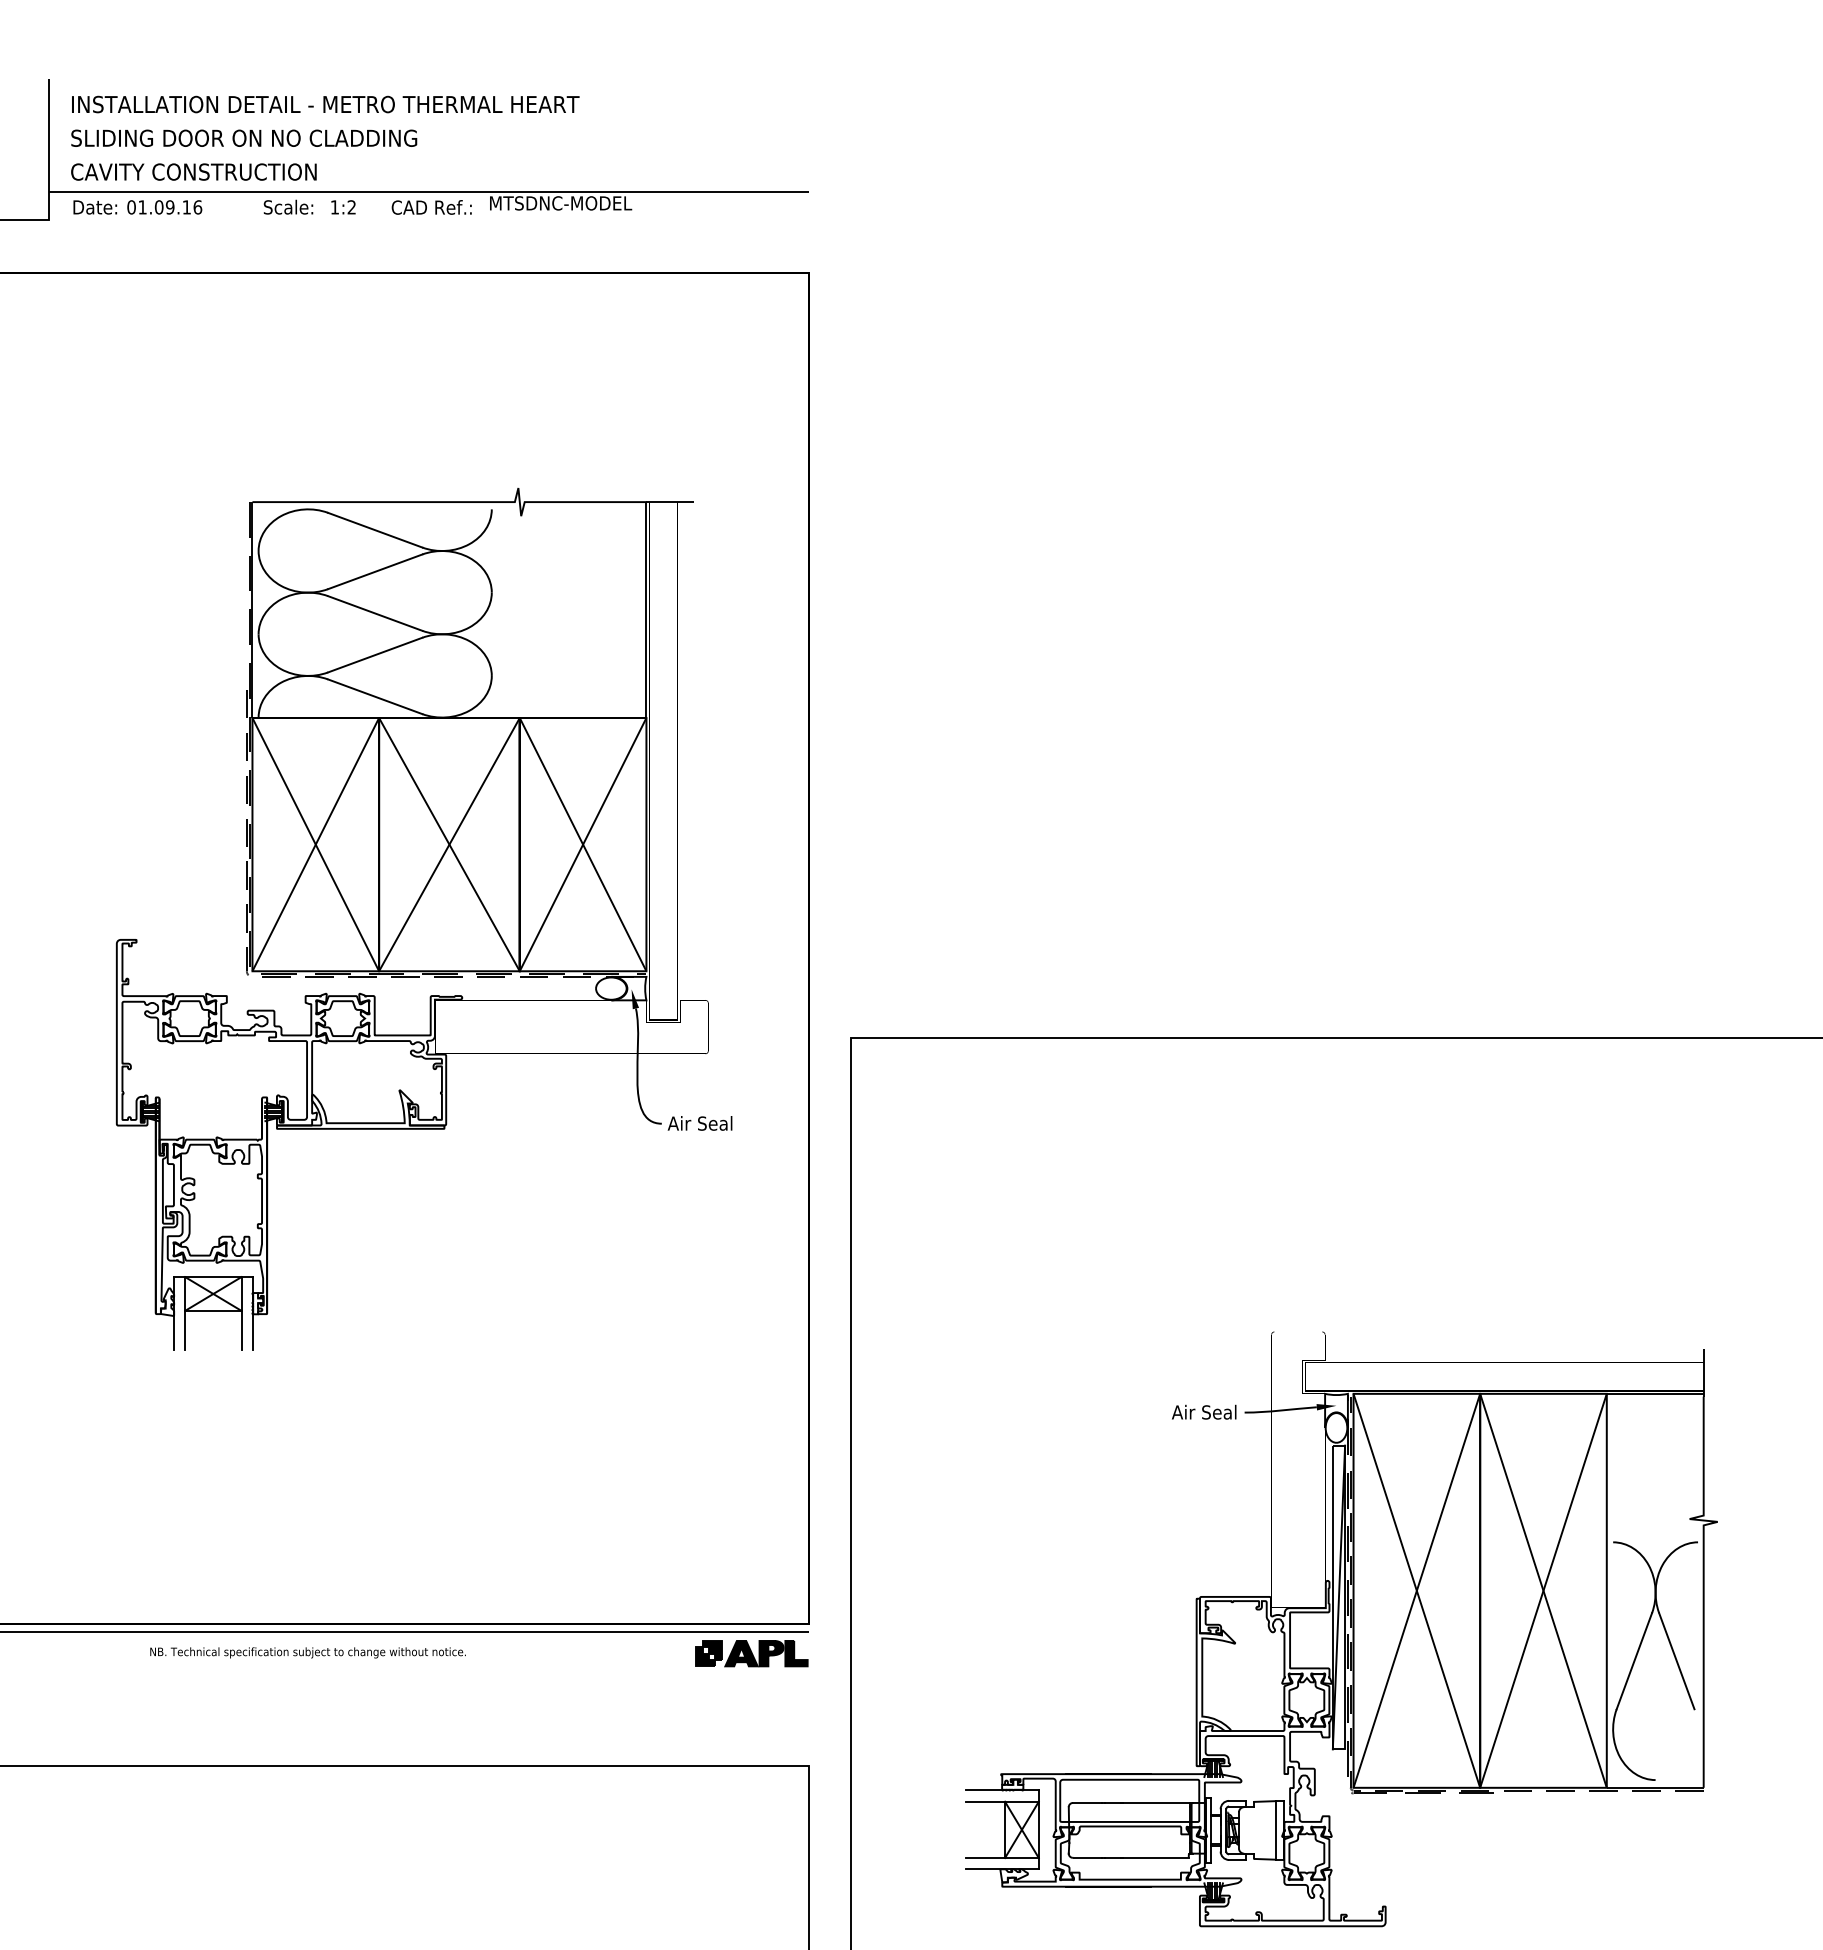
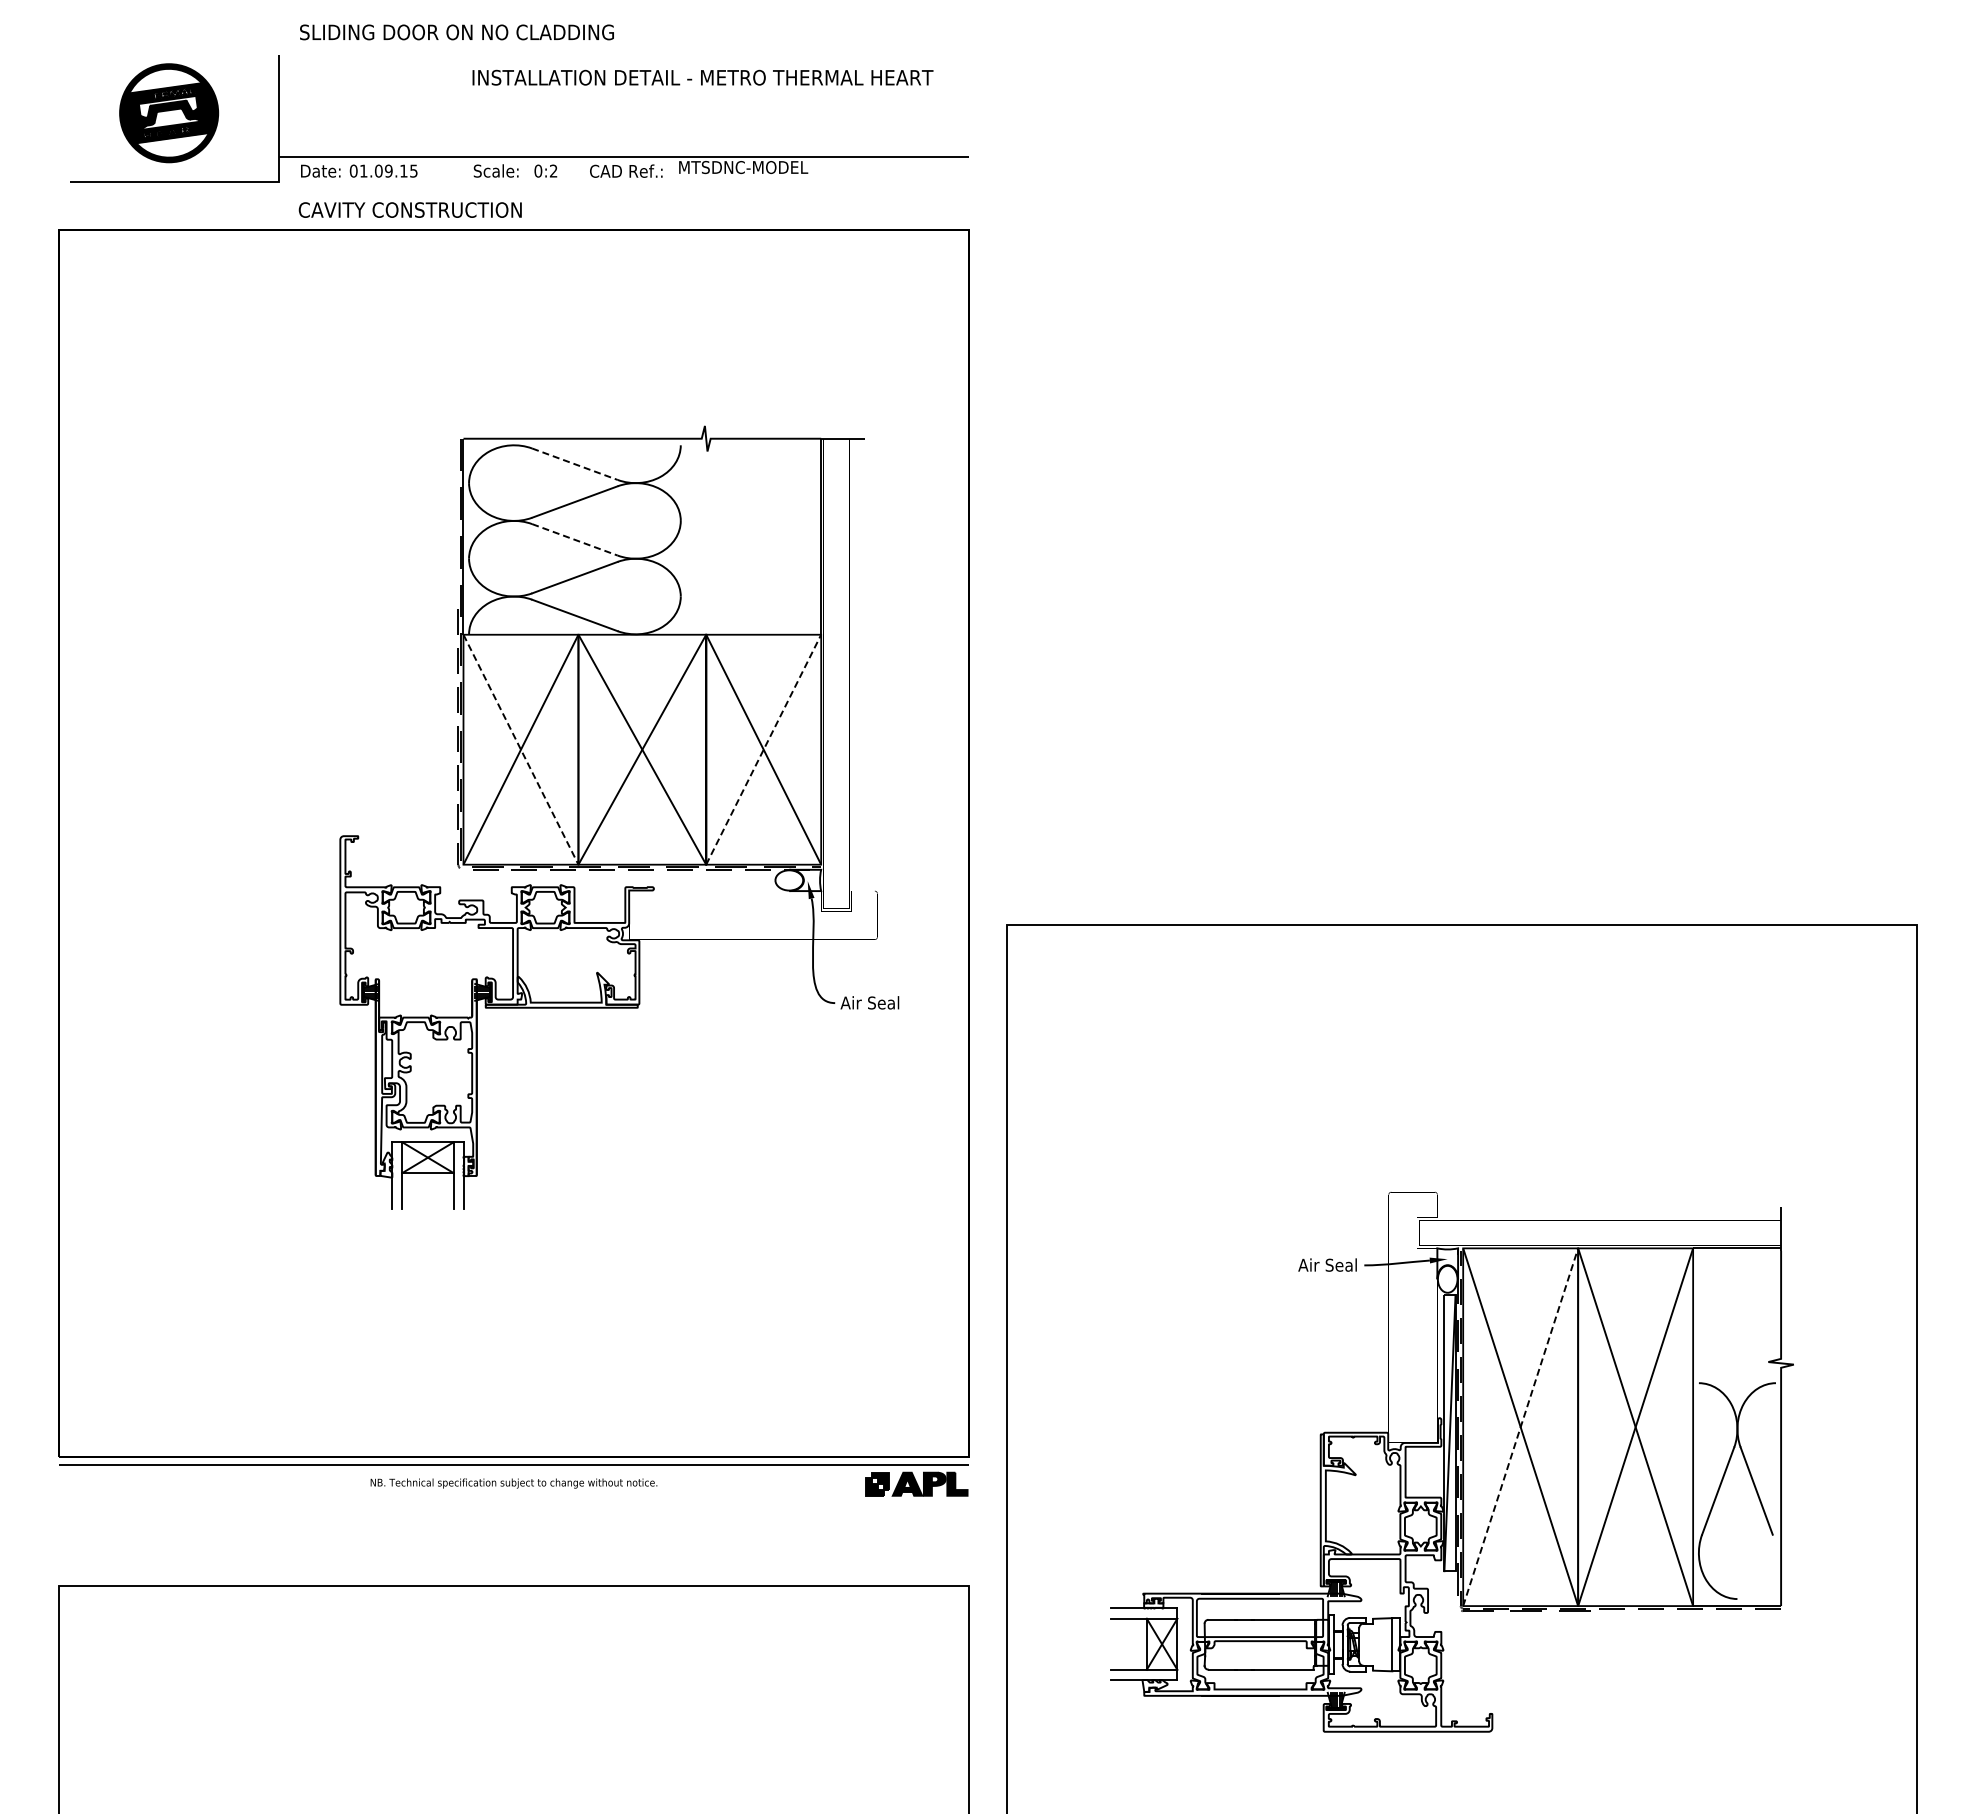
text: (325, 104) -> (702, 77), moved
text: (243, 138) -> (456, 32), moved
text: (193, 171) -> (409, 209), moved
text: (197, 206) -> (413, 170), 01.09.16 -> 01.09.15
text: (335, 206) -> (538, 170), 1:2 -> 0:2
line: (374, 530) -> (574, 464), solid -> dashed
line: (374, 613) -> (574, 539), solid -> dashed
line: (315, 844) -> (520, 749), solid -> dashed
line: (582, 844) -> (763, 749), solid -> dashed
line: (1416, 1591) -> (1520, 1427), solid -> dashed

